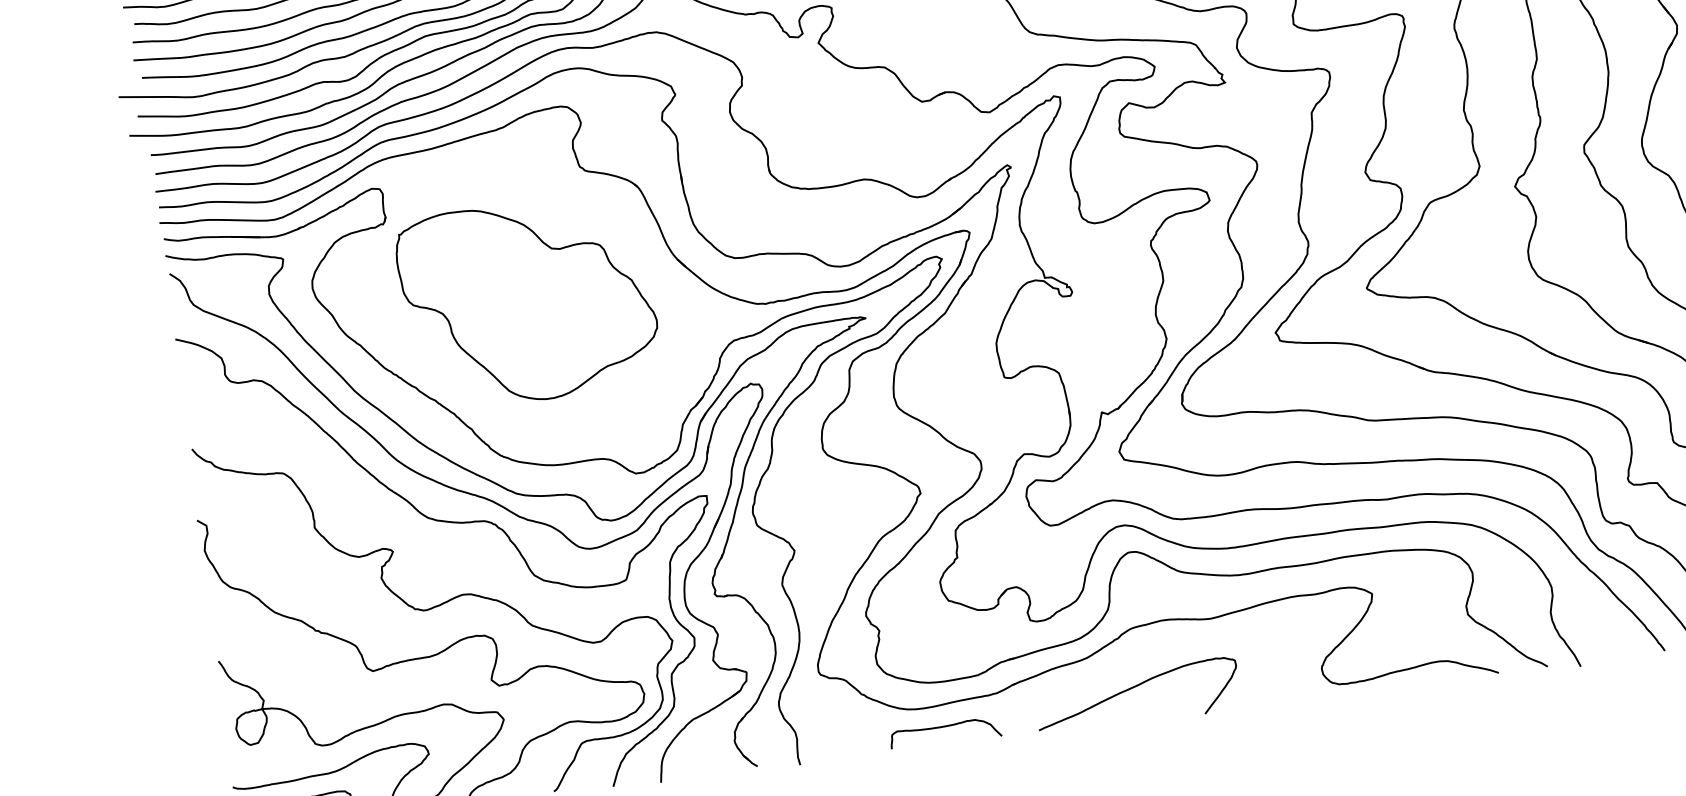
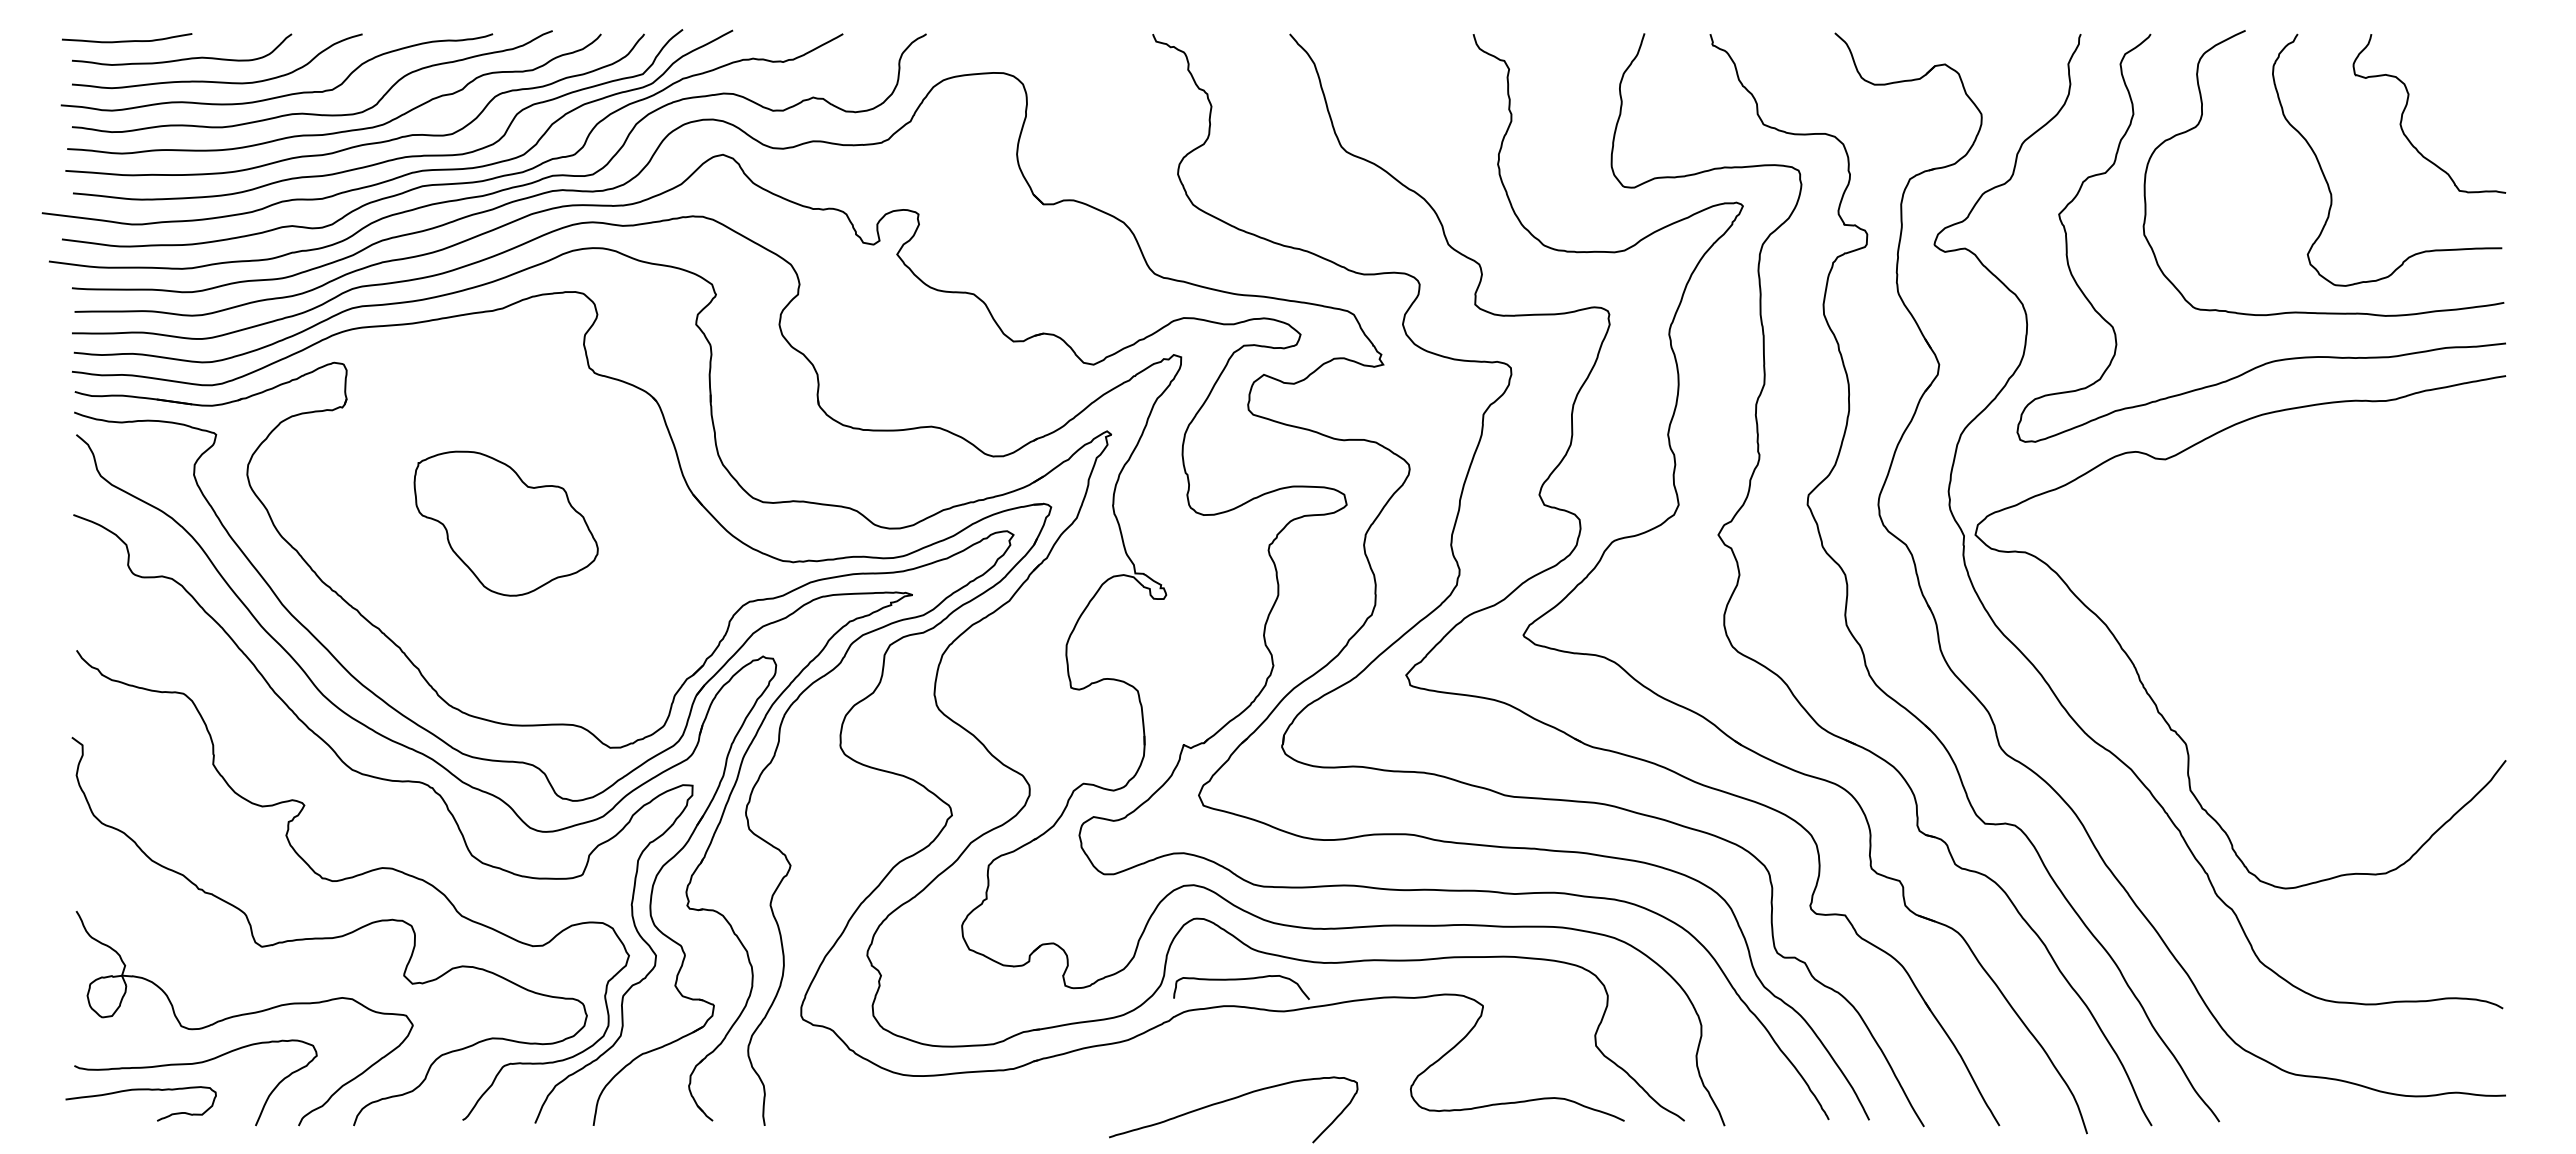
part: (527, 301) -> (505, 523), size x0.6
curve: (1134, 687) -> (1231, 1100), moved
curve: (944, 727) -> (1241, 980), moved

